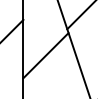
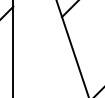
line: (45, 55) -> (37, 46), removed

